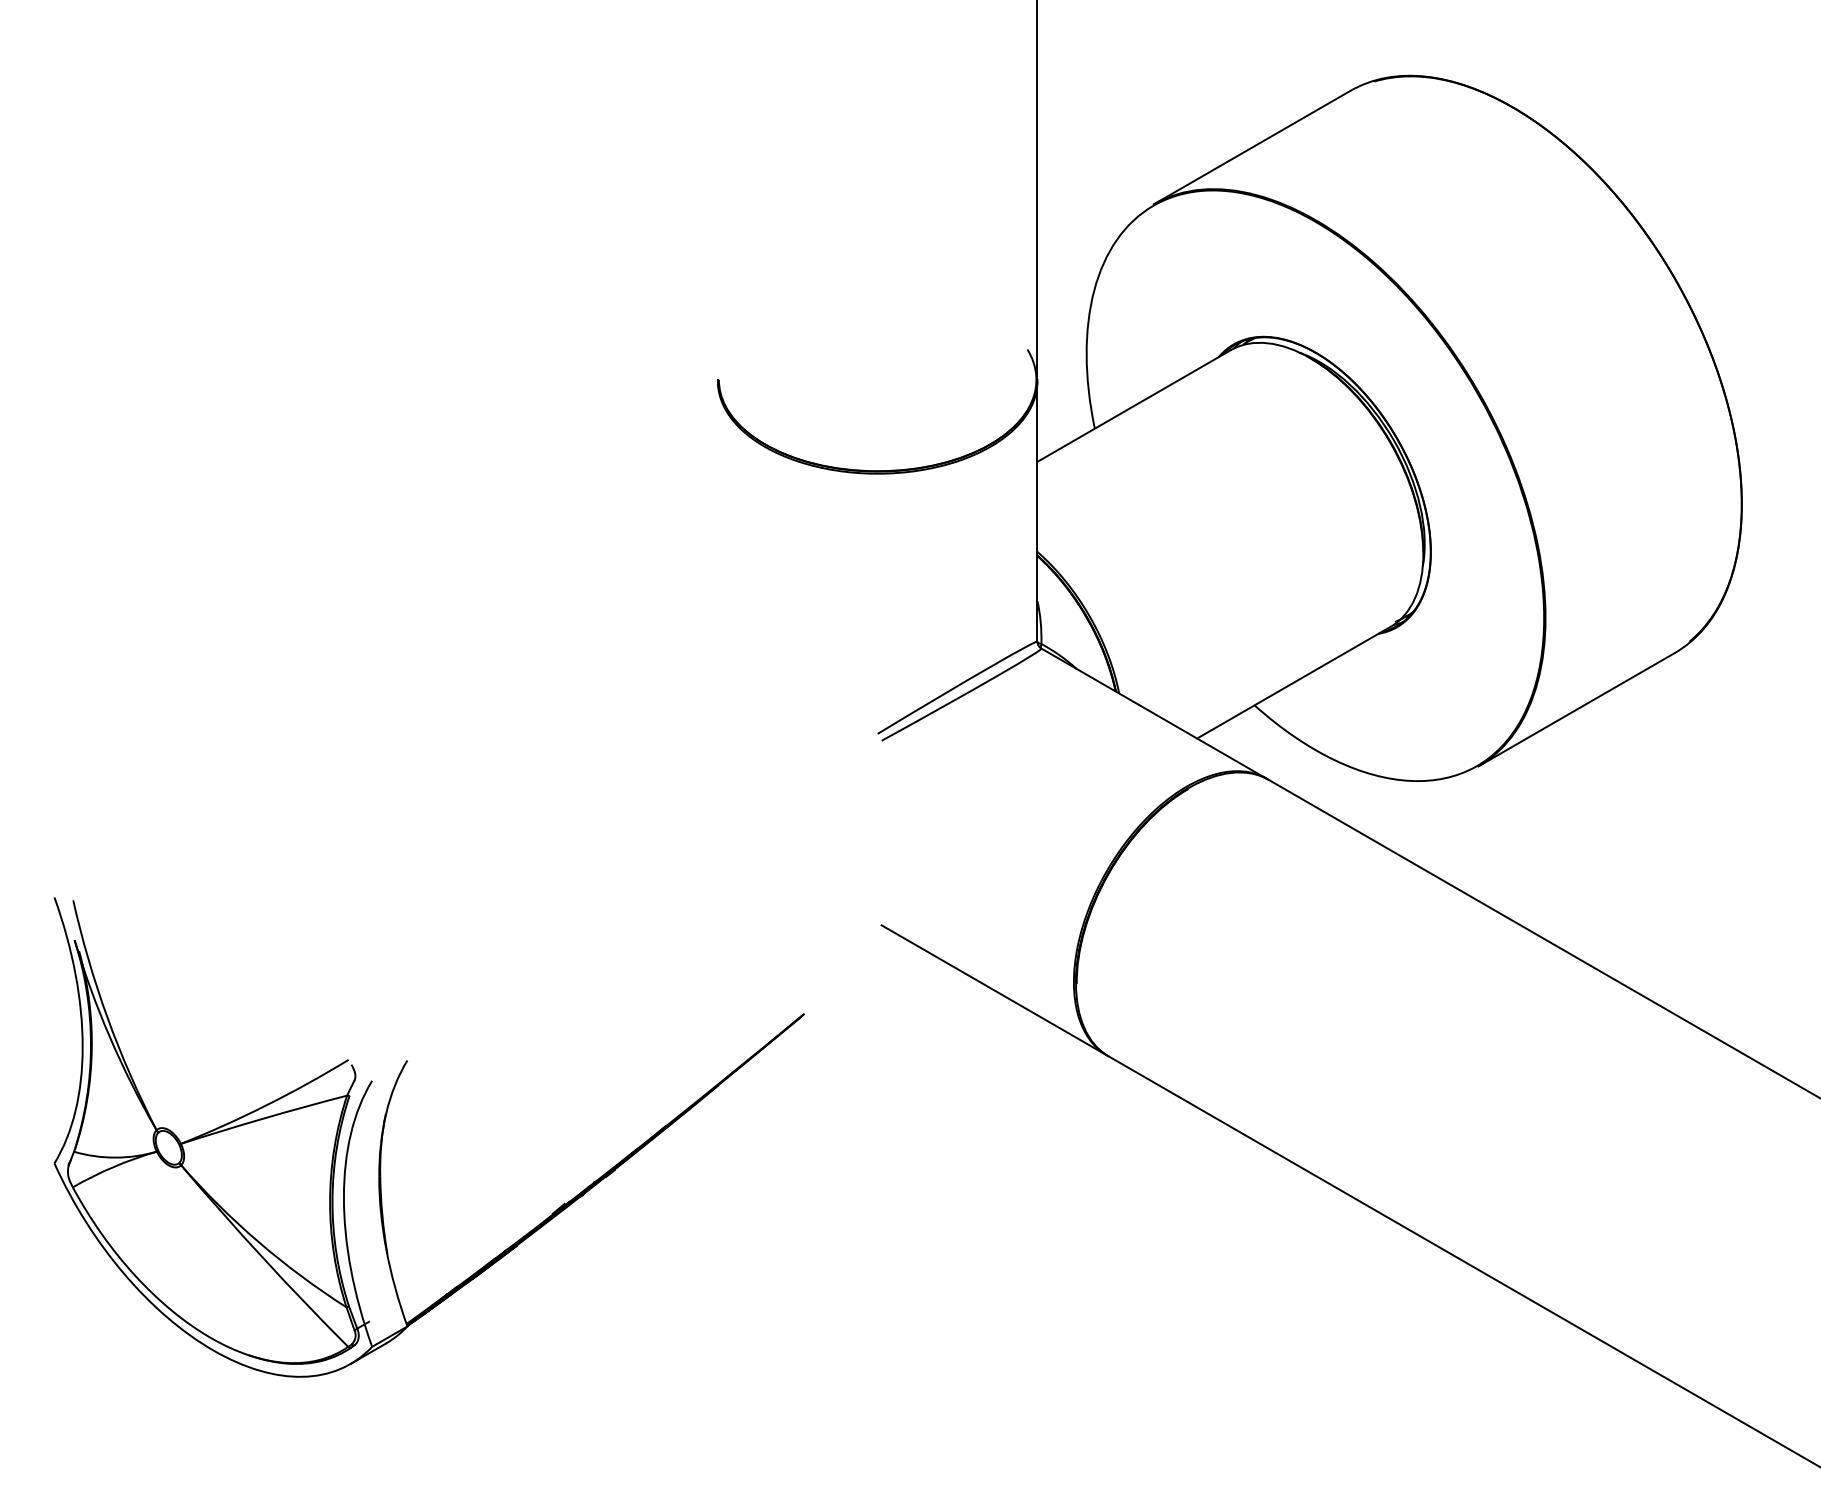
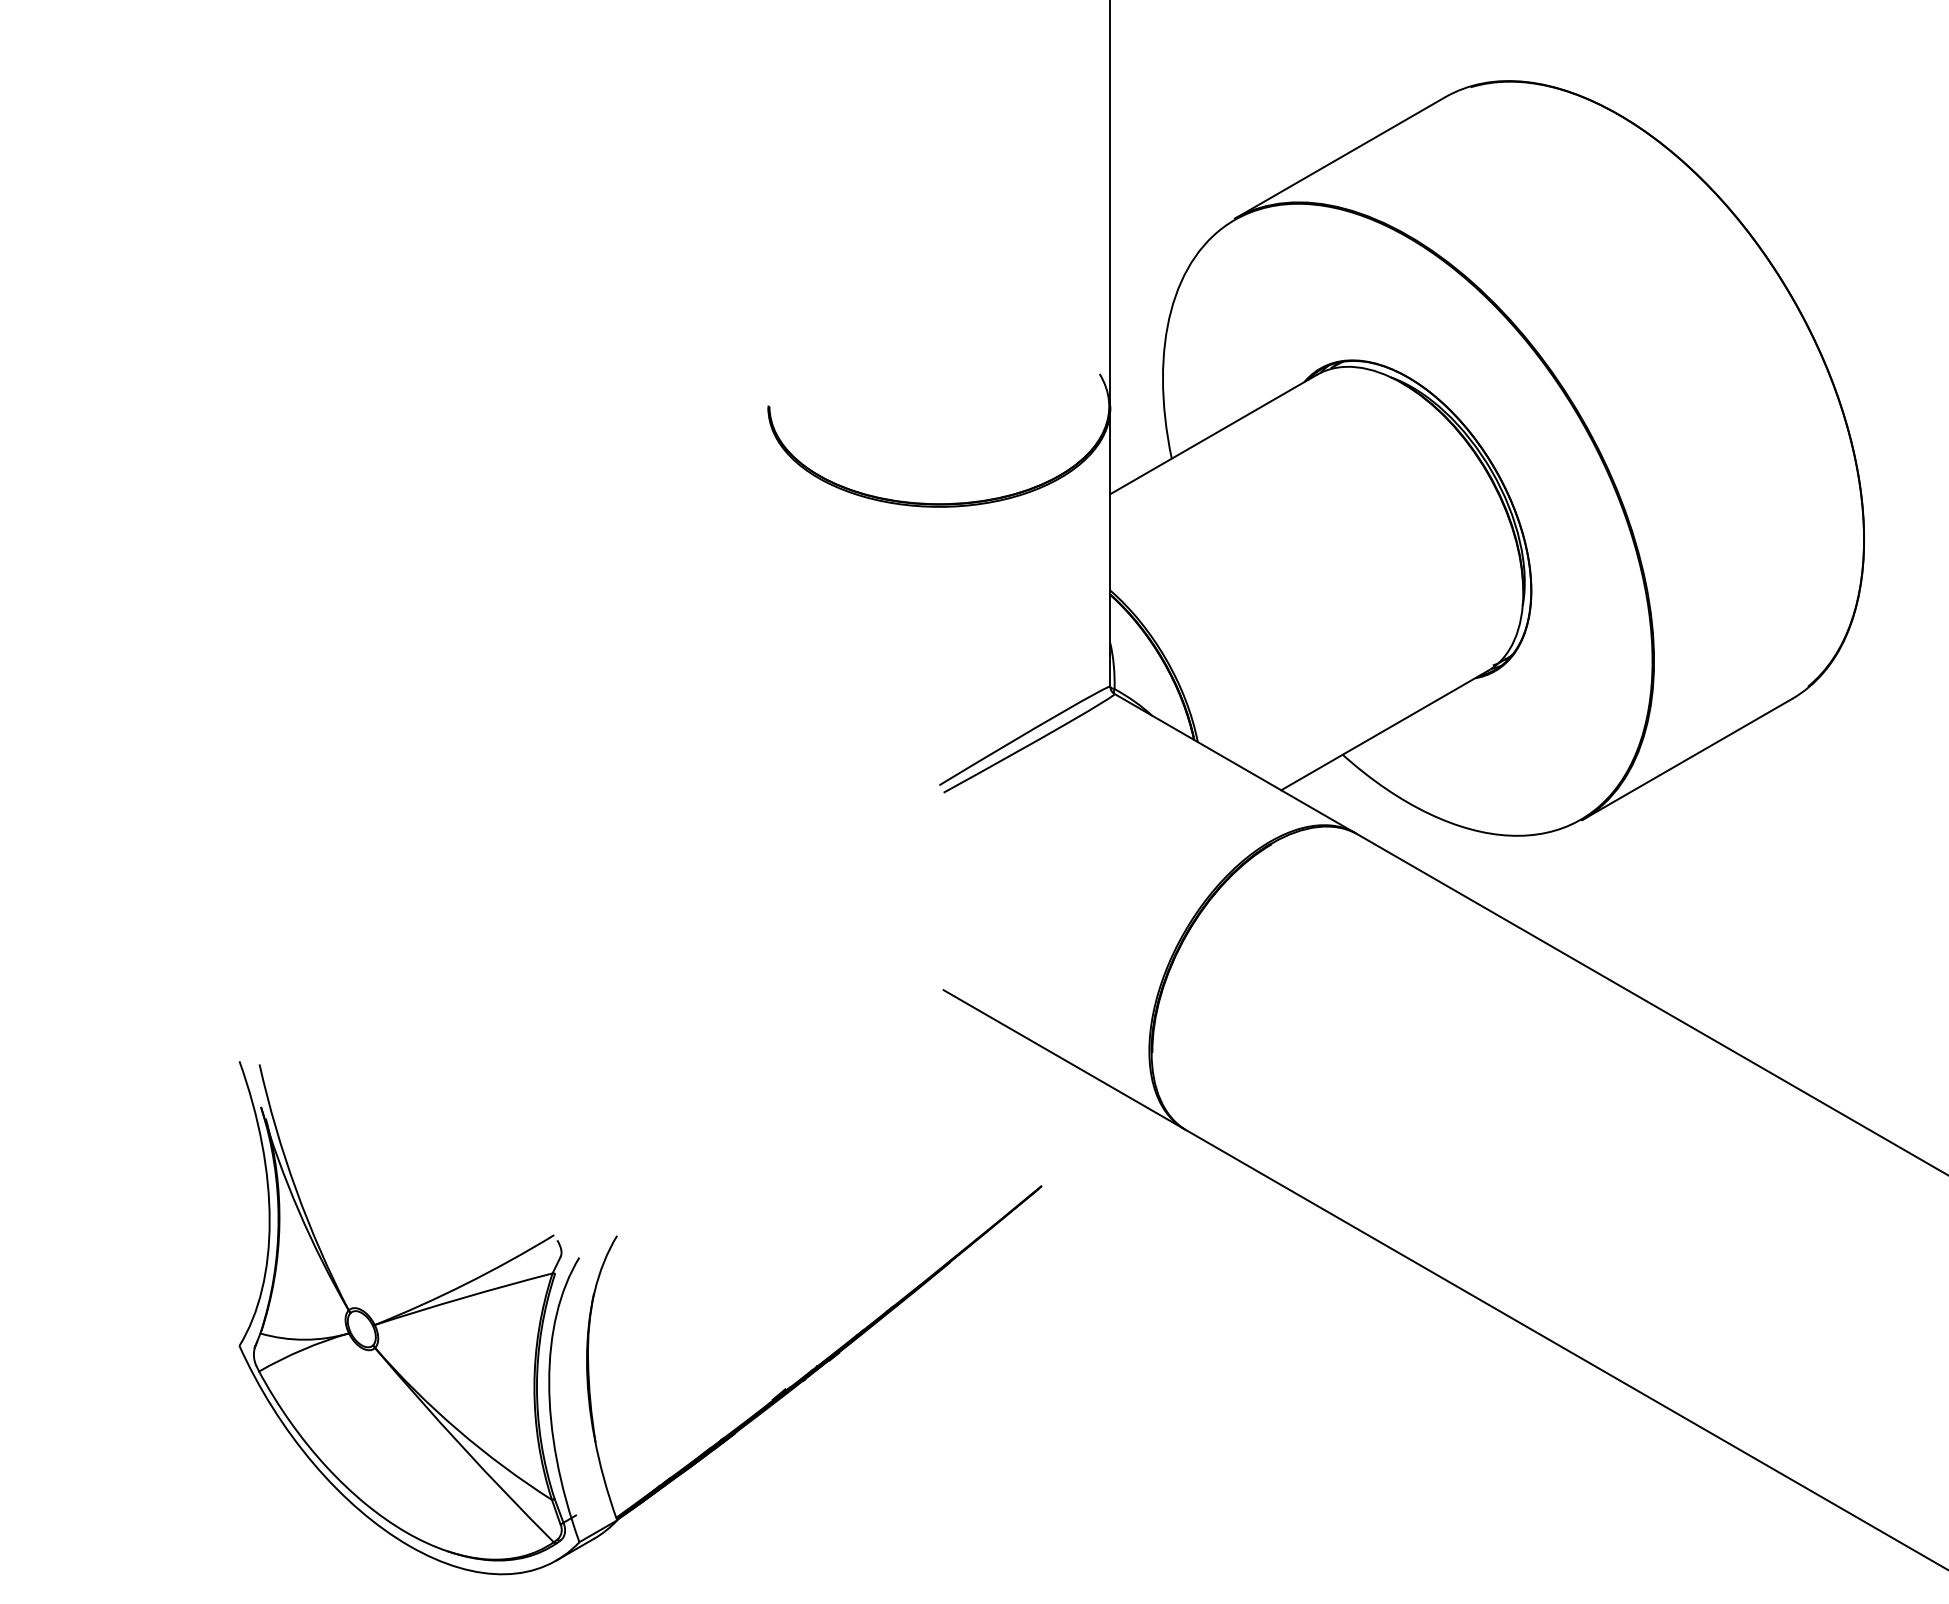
part: (384, 1129) -> (592, 1309), moved

